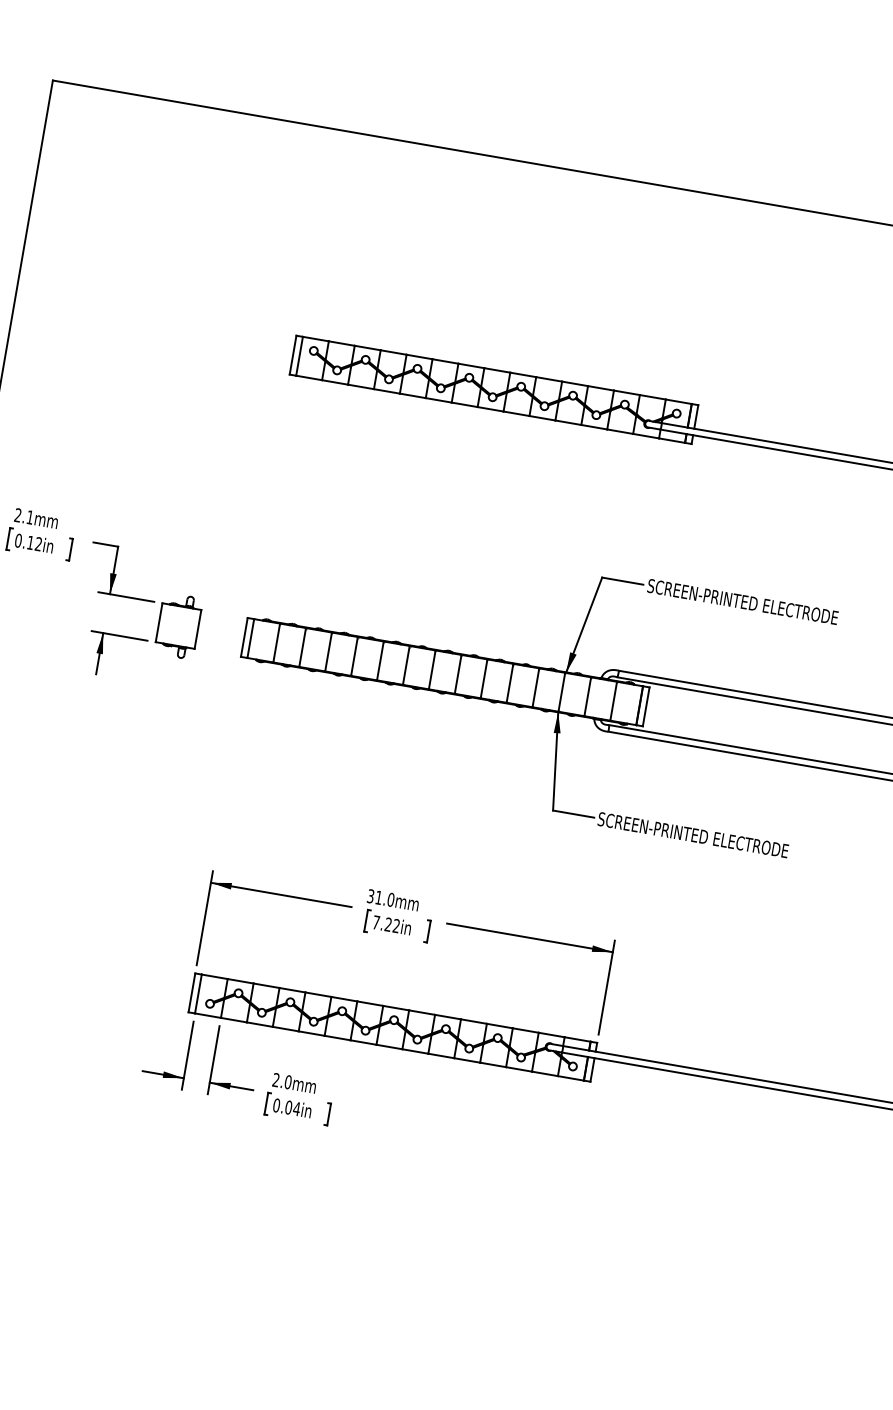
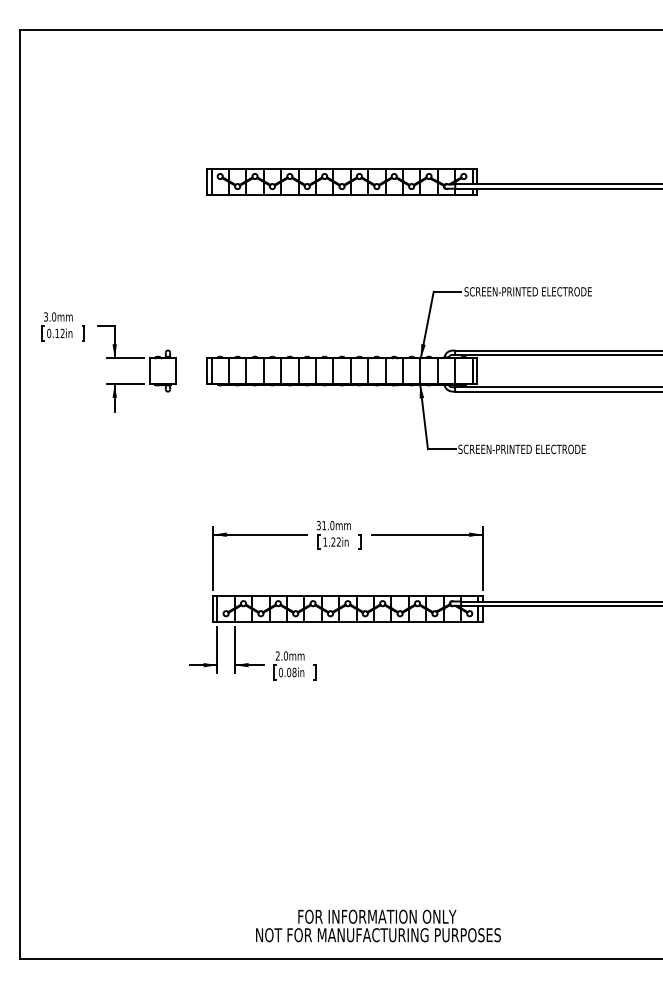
text: (24, 515) -> (50, 316), 2.1mm -> 3.0mm
text: (376, 921) -> (325, 541), 7.22in -> 1.22in
text: (296, 1108) -> (294, 672), 0.04in -> 0.08in

